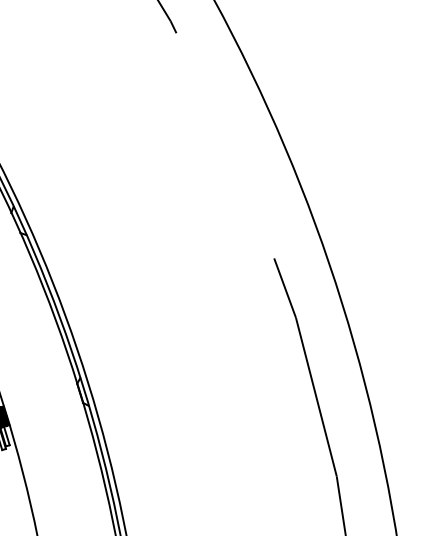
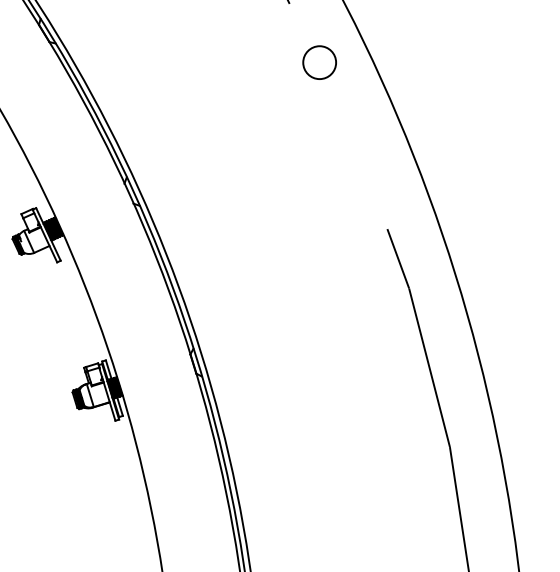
circle: (206, 91) -> (319, 62), added

